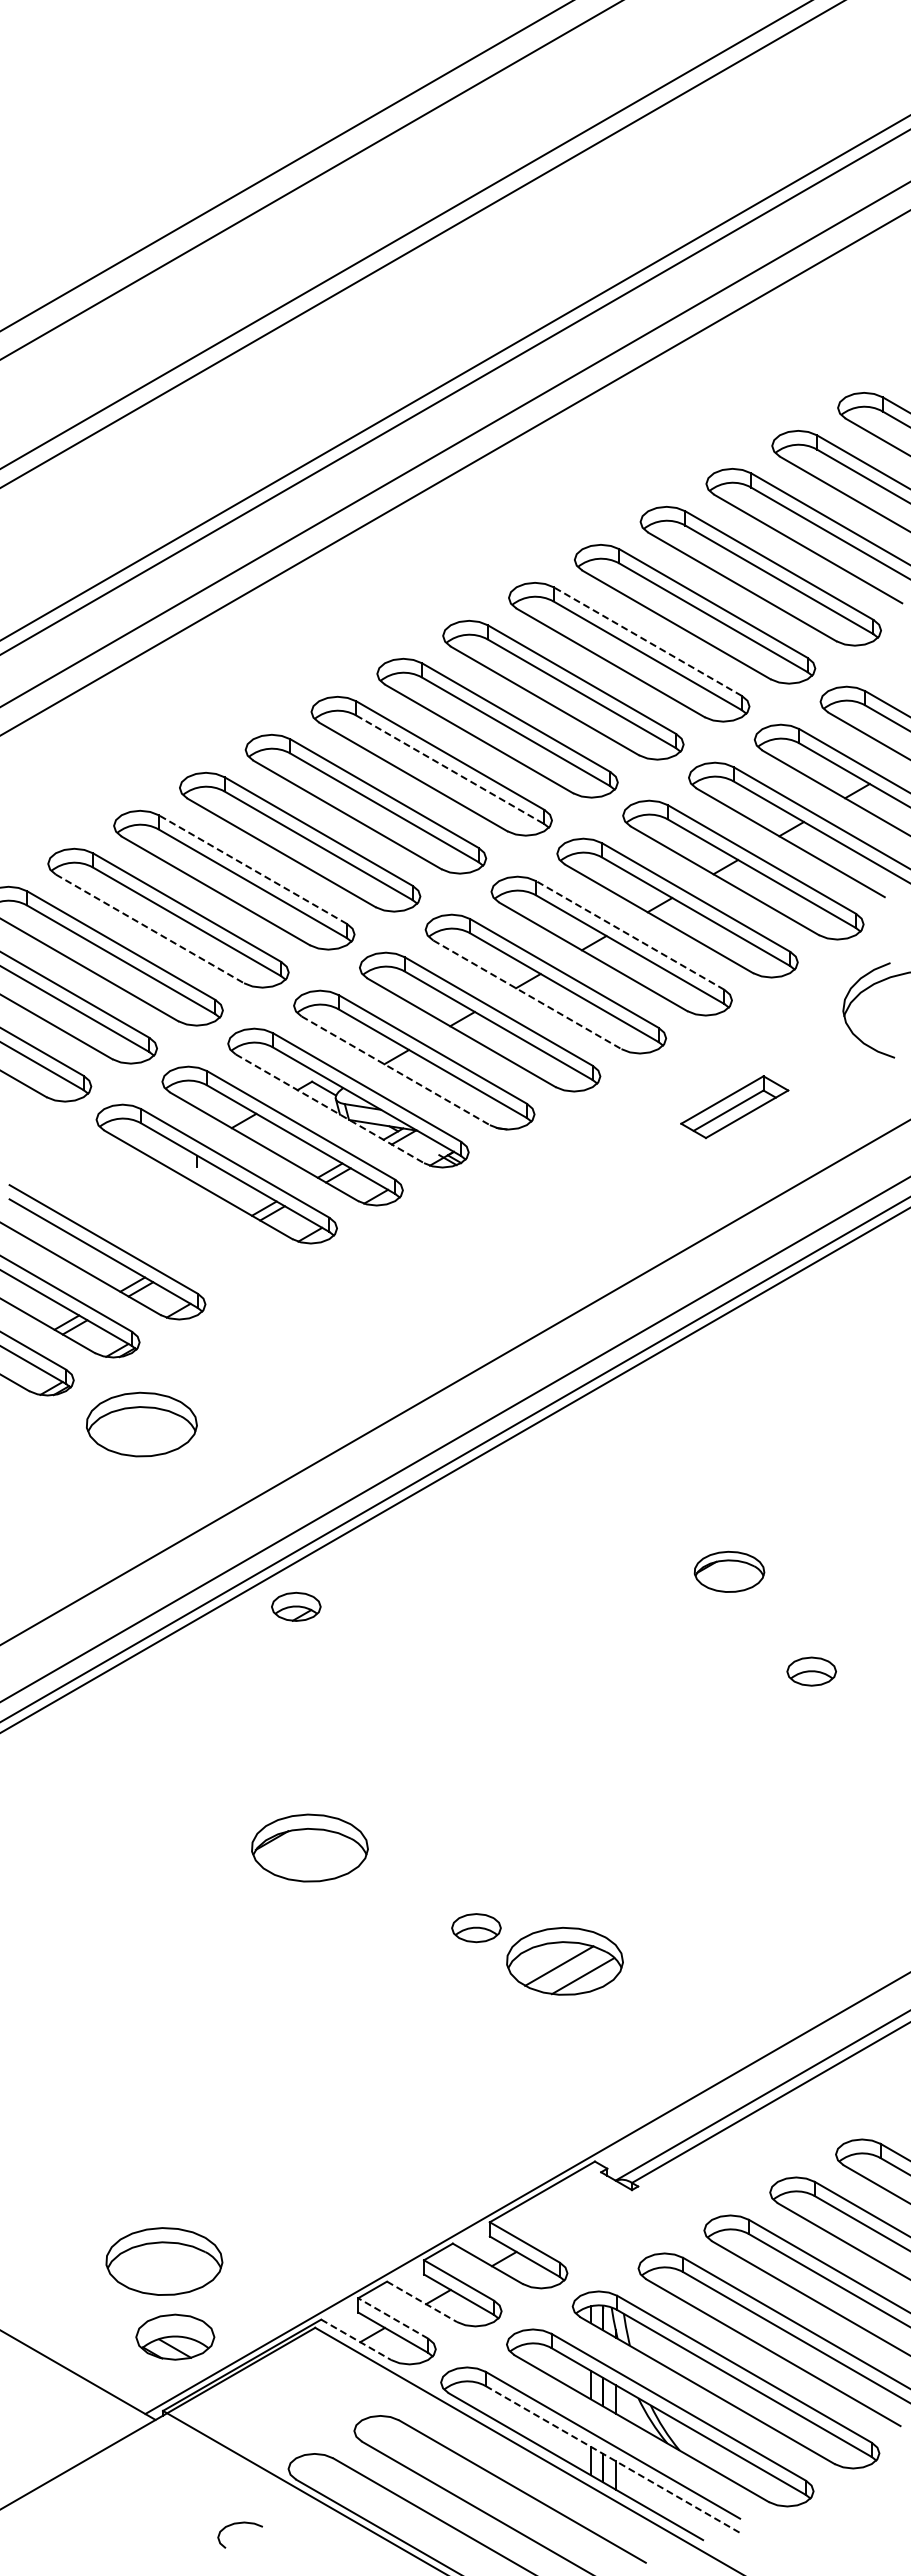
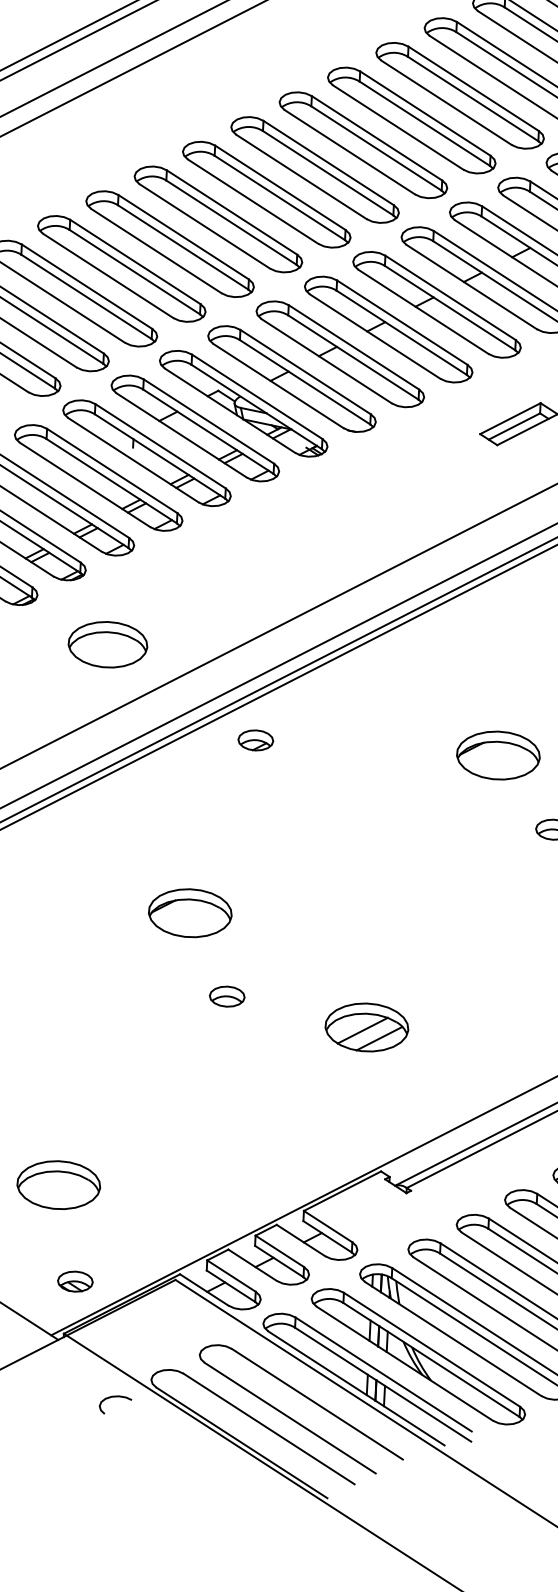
line: (647, 641) -> (473, 88), dashed -> solid
line: (450, 769) -> (328, 173), dashed -> solid
line: (252, 869) -> (183, 237), dashed -> solid
line: (149, 928) -> (107, 275), dashed -> solid
line: (630, 935) -> (450, 297), dashed -> solid
line: (527, 994) -> (375, 336), dashed -> solid
line: (395, 1070) -> (278, 385), dashed -> solid
line: (329, 1108) -> (229, 410), dashed -> solid
part: (150, 1211) -> (98, 477), added
part: (141, 1424) -> (107, 644), moved
part: (729, 1571) -> (498, 755), size x1.67
part: (296, 1606) -> (255, 740), moved
part: (309, 1847) -> (190, 912), moved
part: (476, 1928) -> (227, 996), moved
part: (164, 2261) -> (58, 1185), moved
line: (422, 2302) -> (252, 1265), dashed -> solid
line: (392, 2318) -> (230, 1276), dashed -> solid
part: (175, 2337) -> (75, 1281), size x0.62
line: (356, 2340) -> (204, 1290), dashed -> solid
line: (612, 2459) -> (382, 1384), dashed -> solid
curve: (238, 2524) -> (114, 1397), moved

